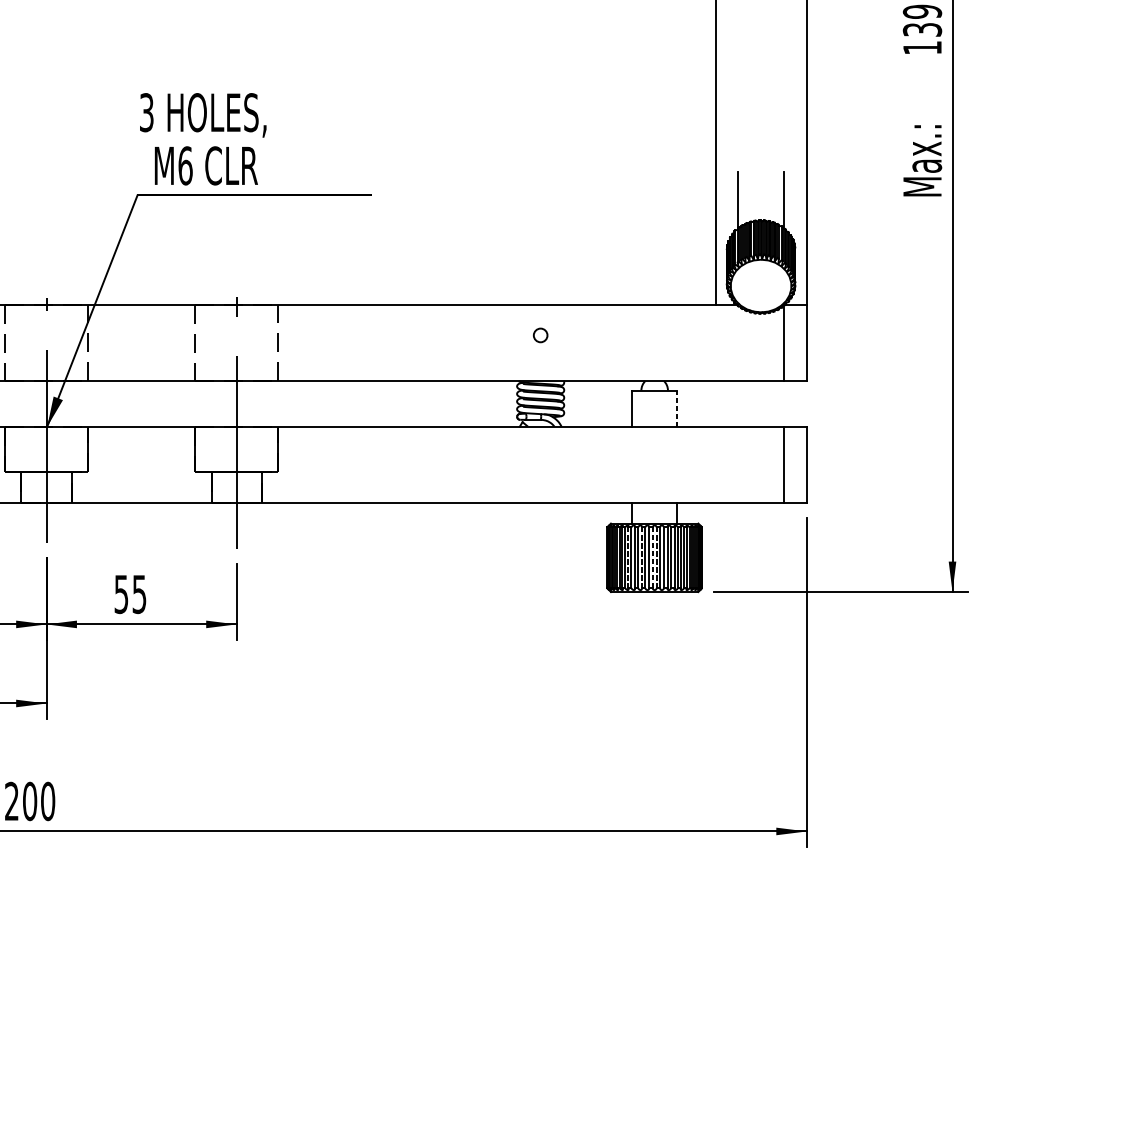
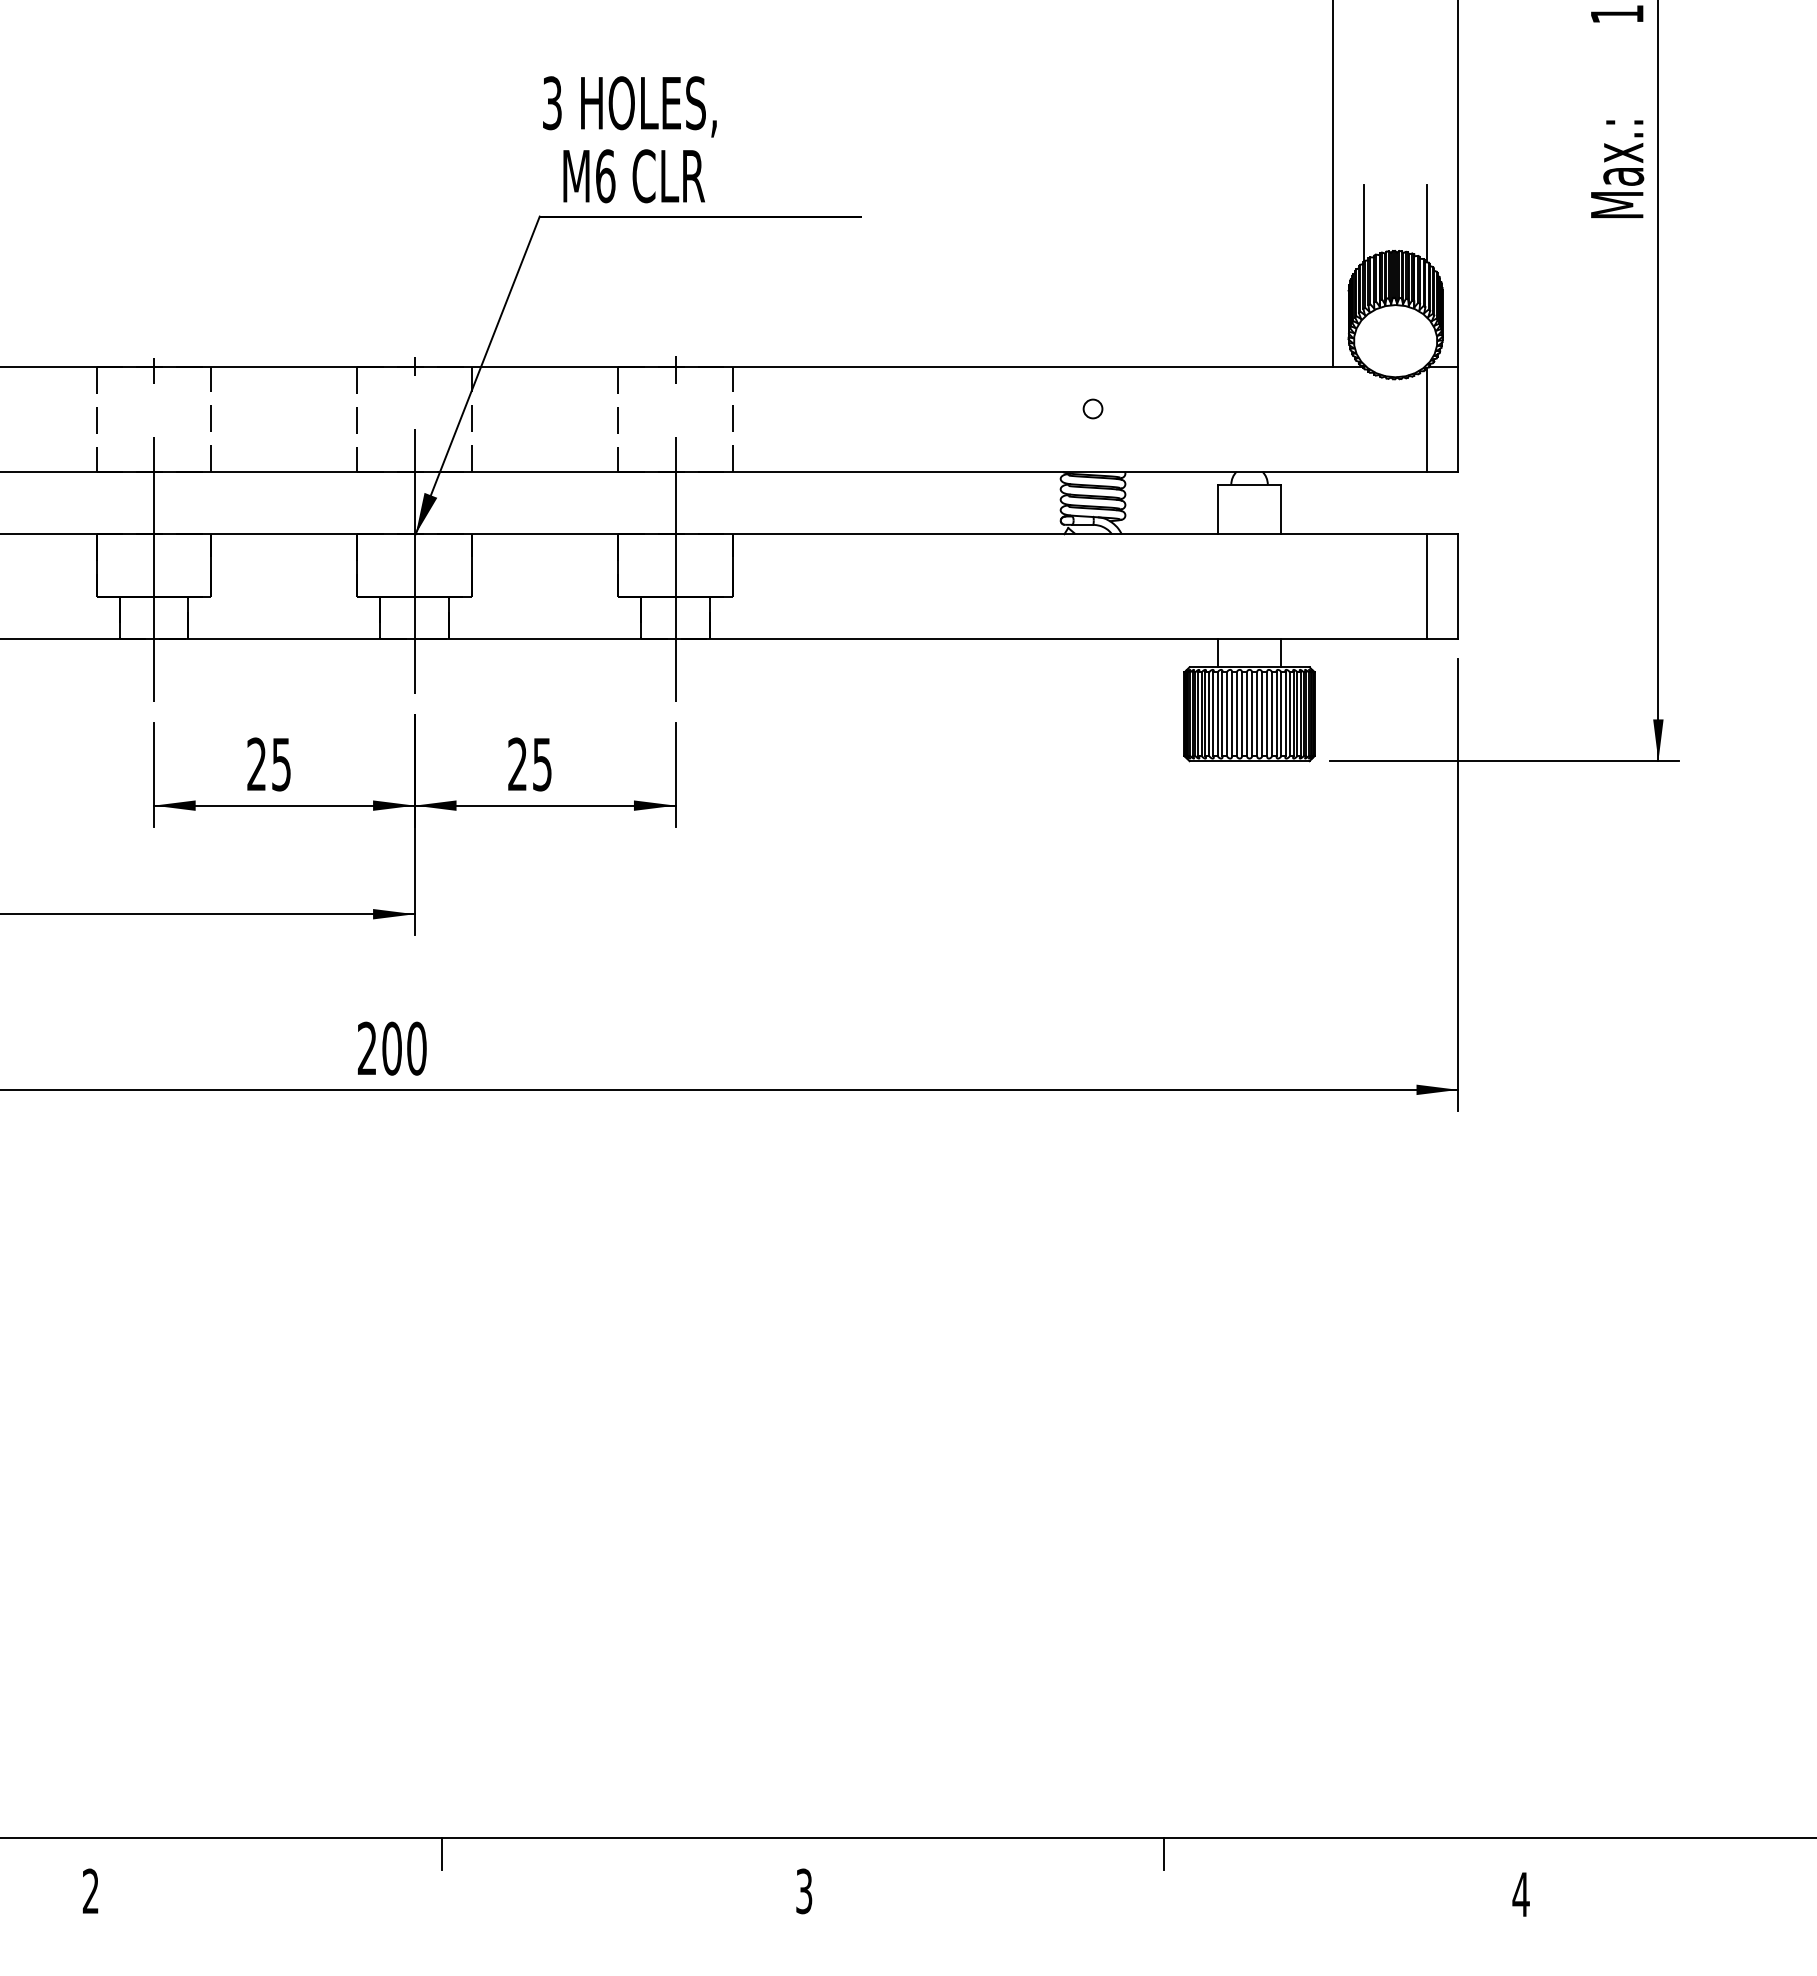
line: (677, 408) -> (1280, 509), dashed -> solid
line: (628, 558) -> (1213, 714), dashed -> solid
line: (641, 558) -> (1231, 714), dashed -> solid
line: (652, 558) -> (1246, 714), dashed -> solid
line: (656, 558) -> (1252, 714), dashed -> solid
text: (121, 594) -> (517, 764), 55 -> 25

